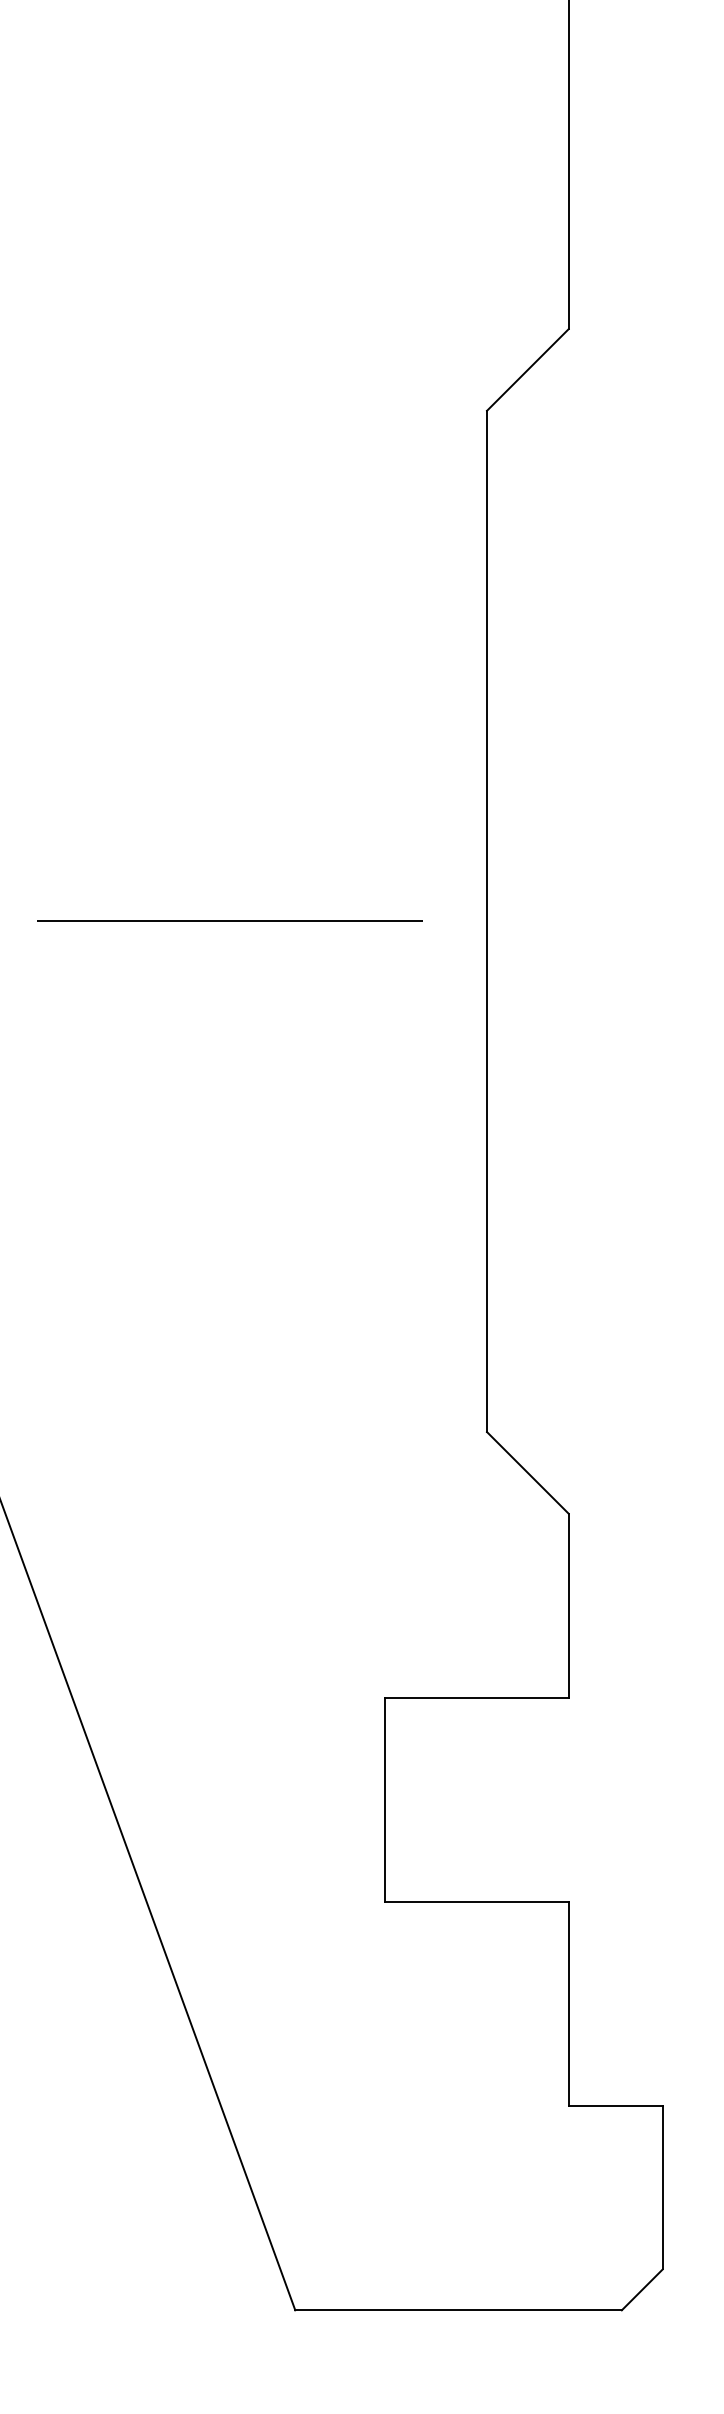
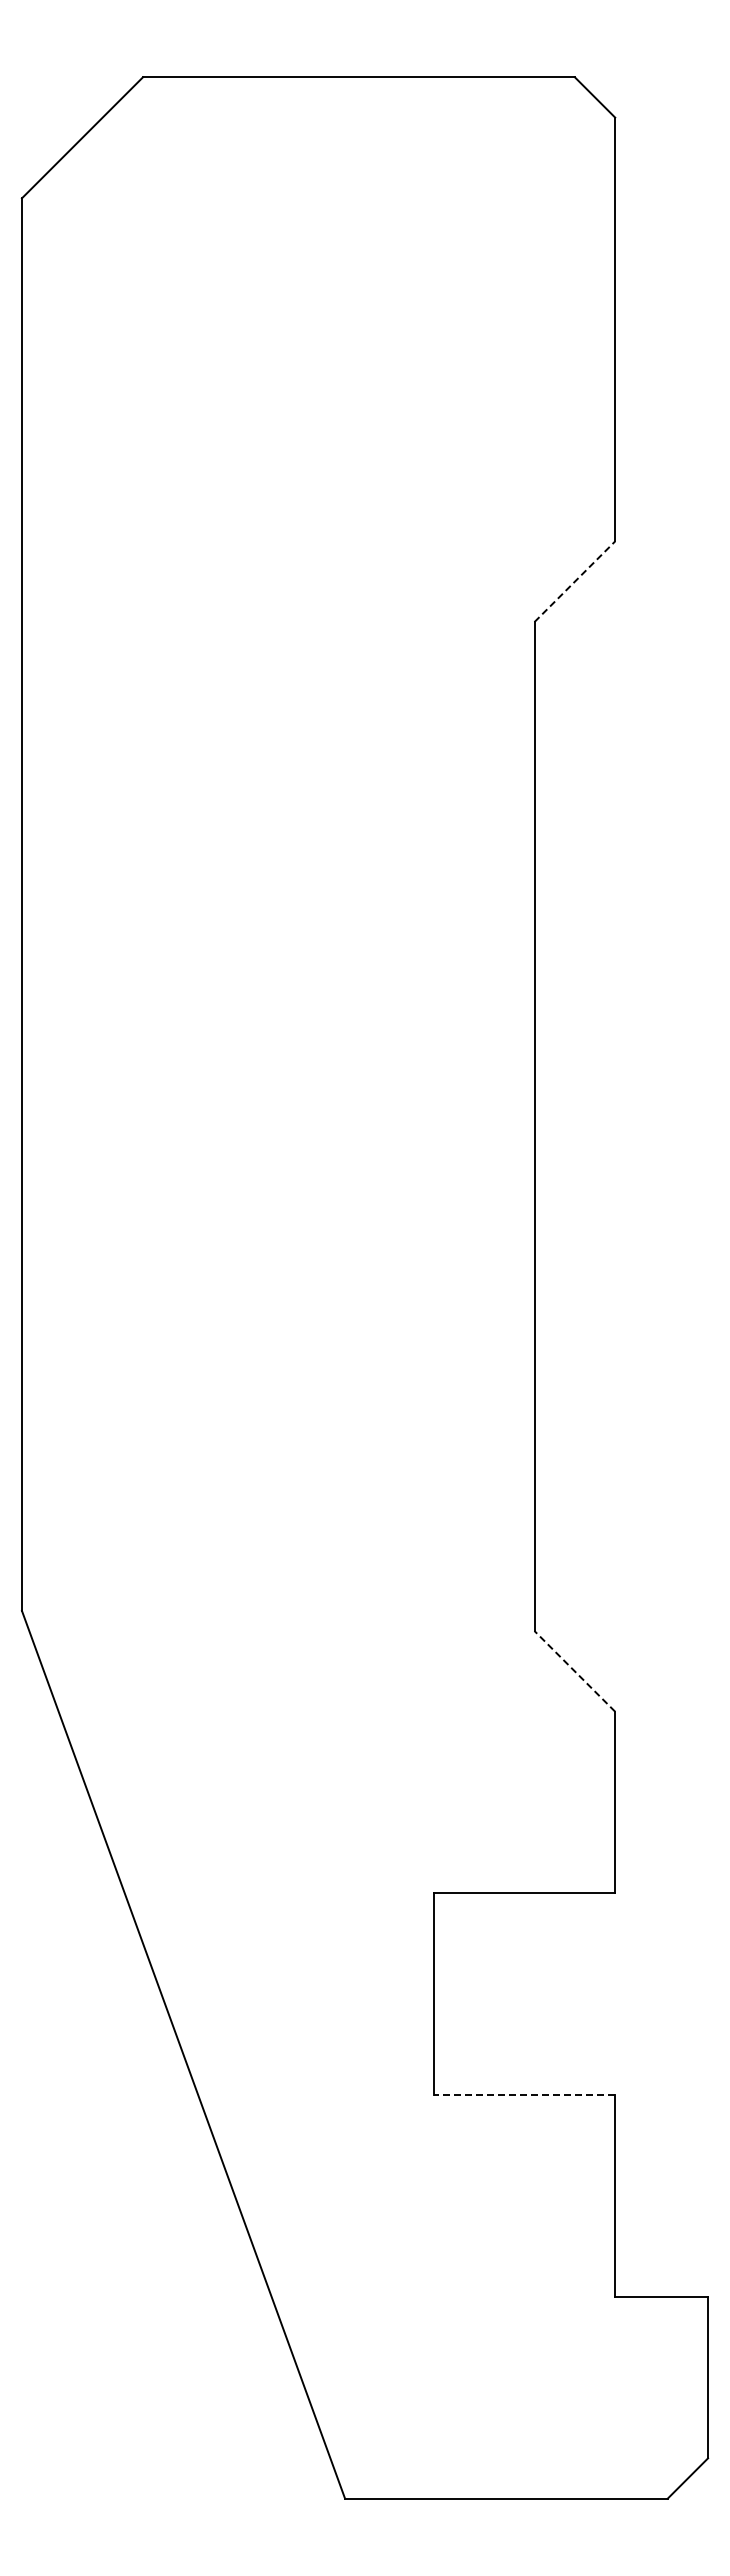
line: (528, 369) -> (575, 581), solid -> dashed
line: (228, 921) -> (279, 1126), removed
line: (527, 1473) -> (574, 1671), solid -> dashed
line: (476, 1902) -> (524, 2095), solid -> dashed

